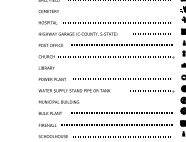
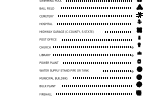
line: (118, 11) -> (94, 16), added
line: (115, 68) -> (92, 55), added
line: (129, 102) -> (101, 78), added

